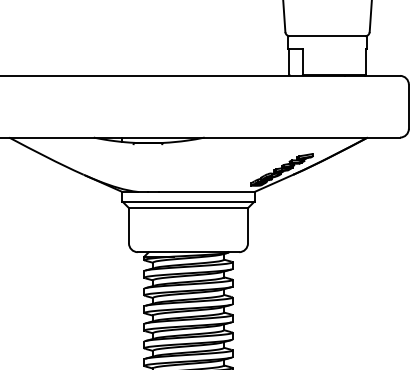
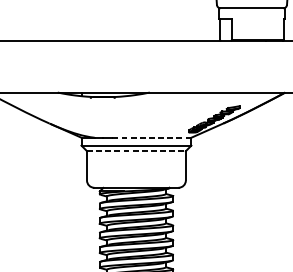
line: (206, 191) -> (151, 137), solid -> dashed
line: (188, 208) -> (136, 151), solid -> dashed

